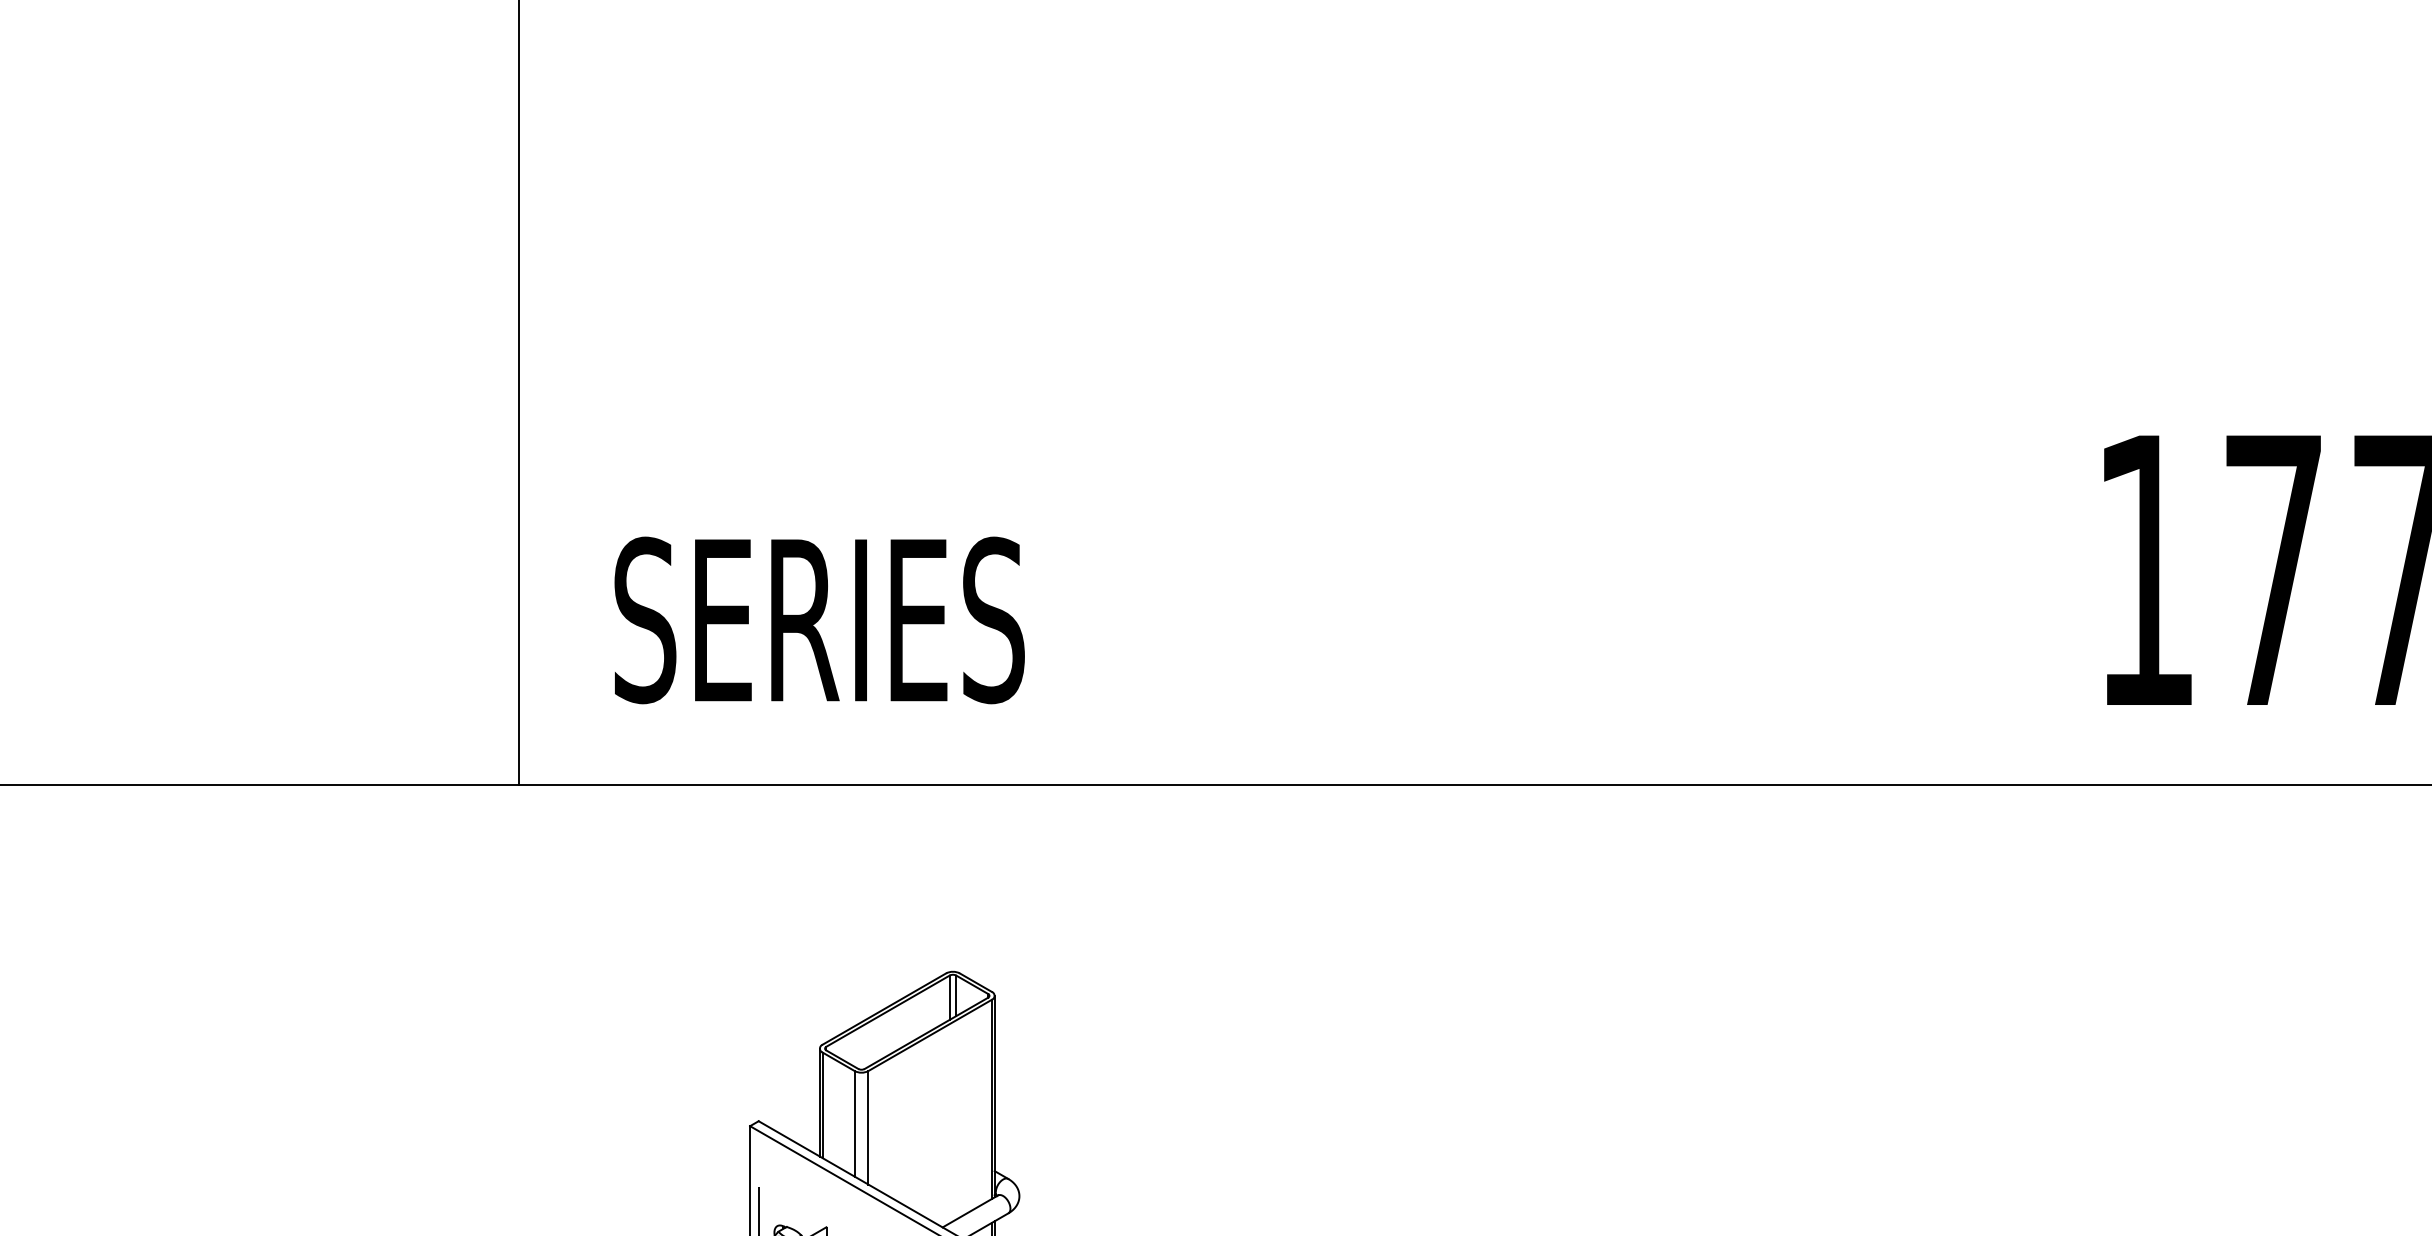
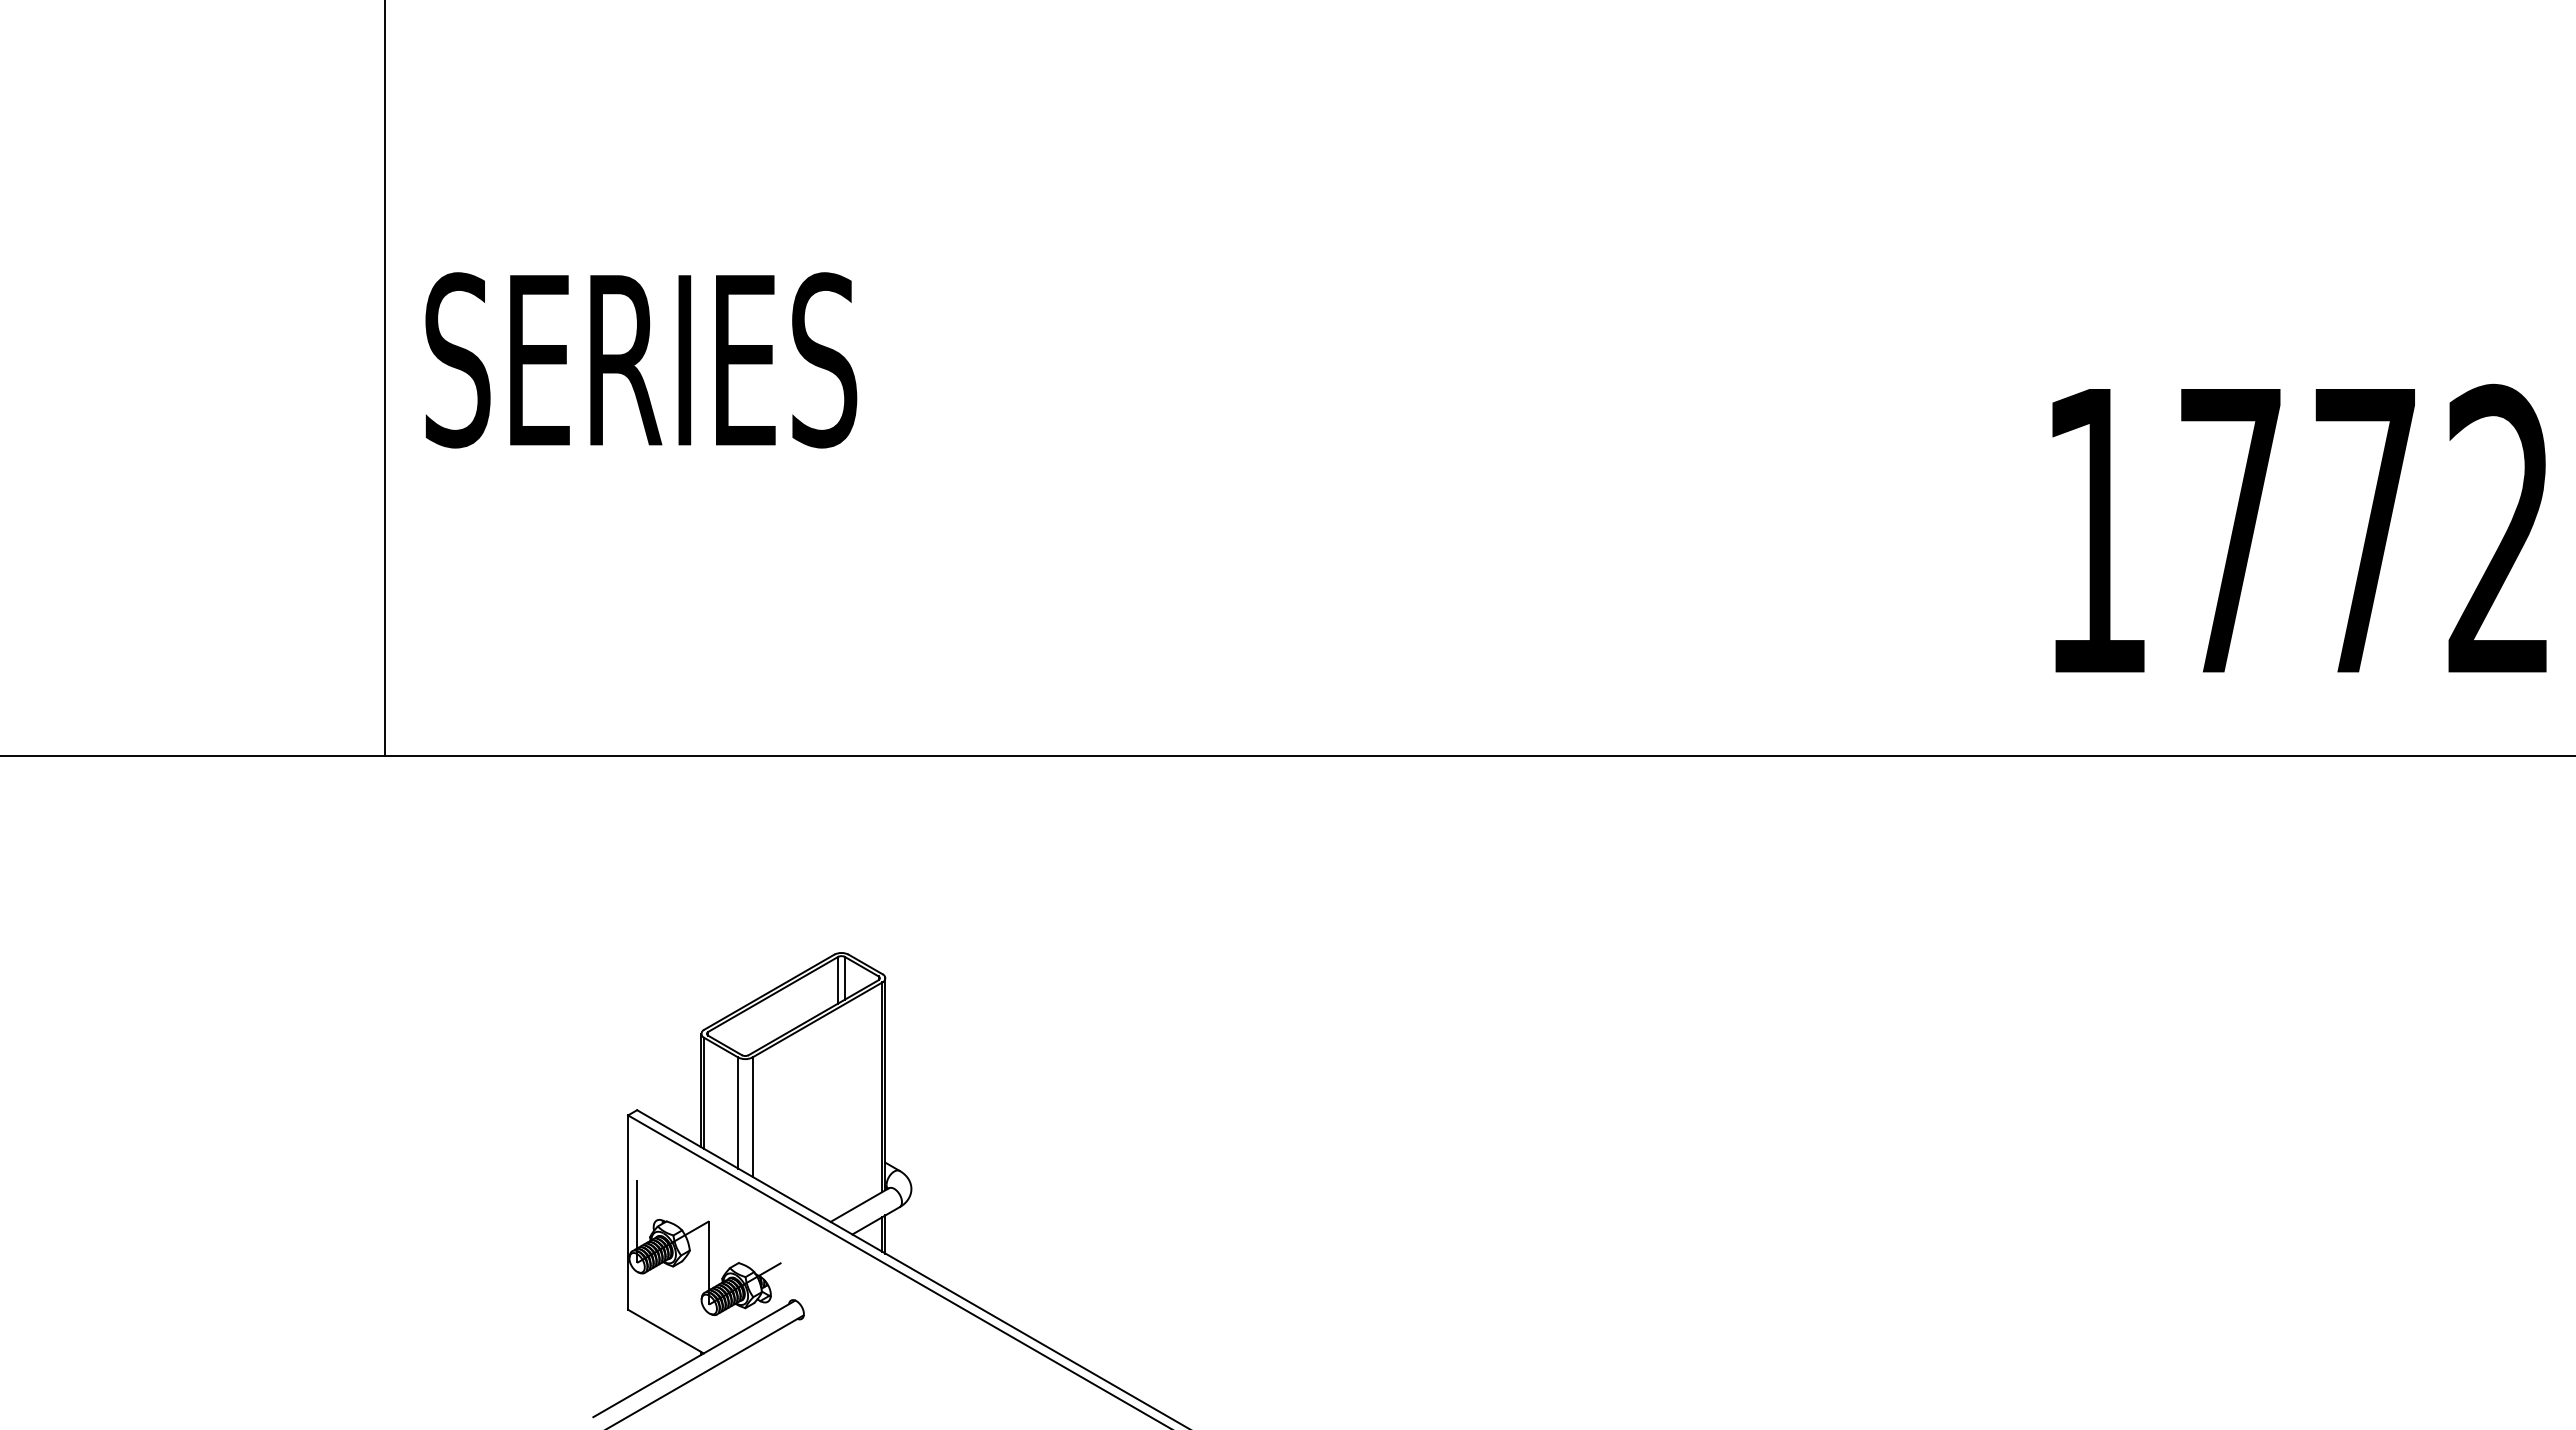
text: (819, 620) -> (641, 360), moved

